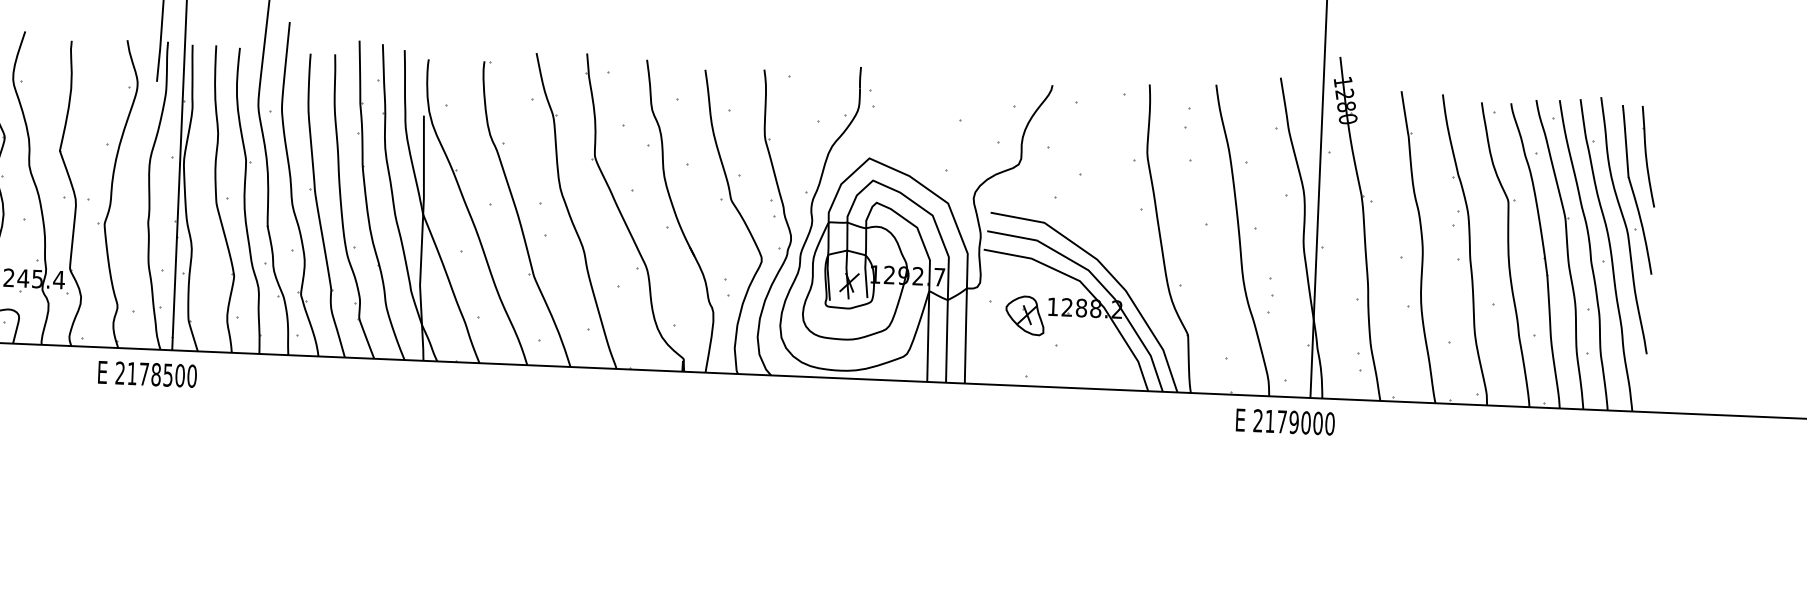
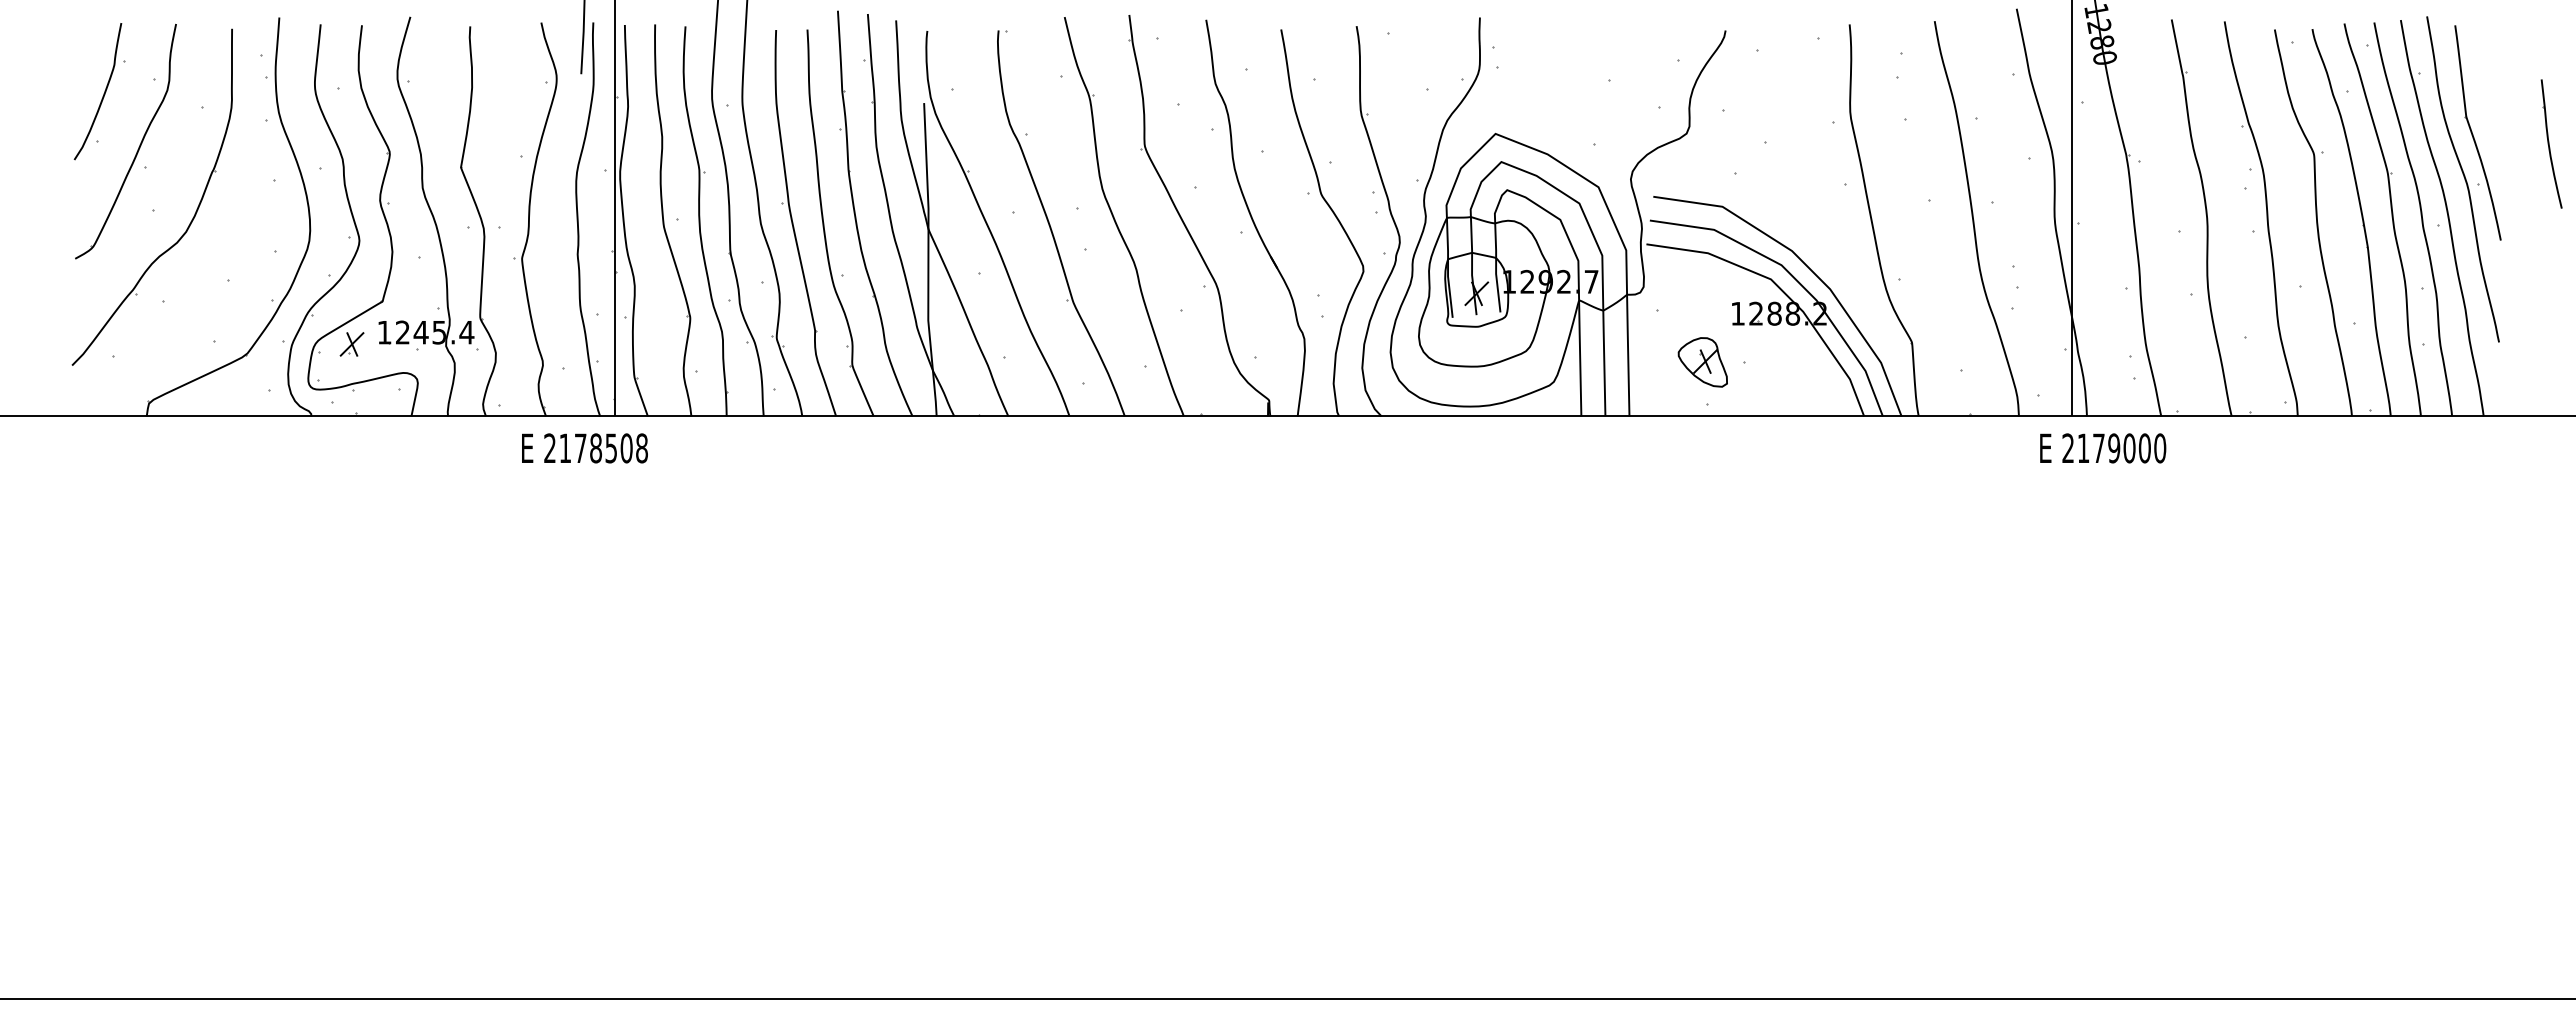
part: (1648, 156) -> (2551, 143), moved
part: (1024, 315) -> (1702, 362), moved
text: (192, 376) -> (642, 448), 2178500 -> 2178508
text: (1285, 422) -> (2103, 448), moved

